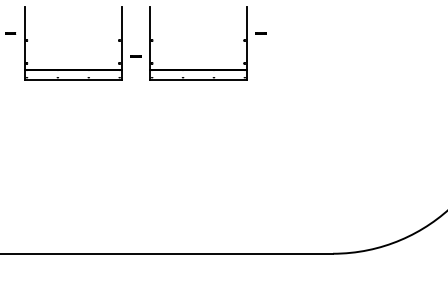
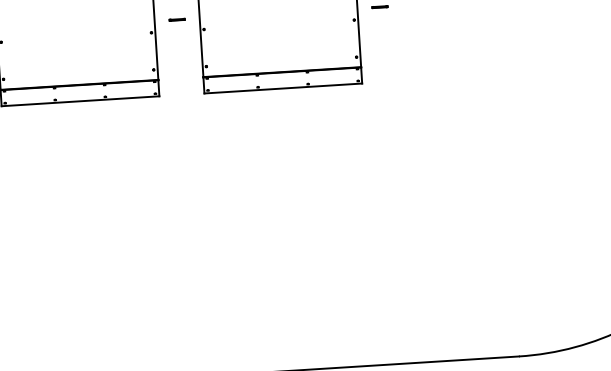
line: (135, 56) -> (176, 19), moved

